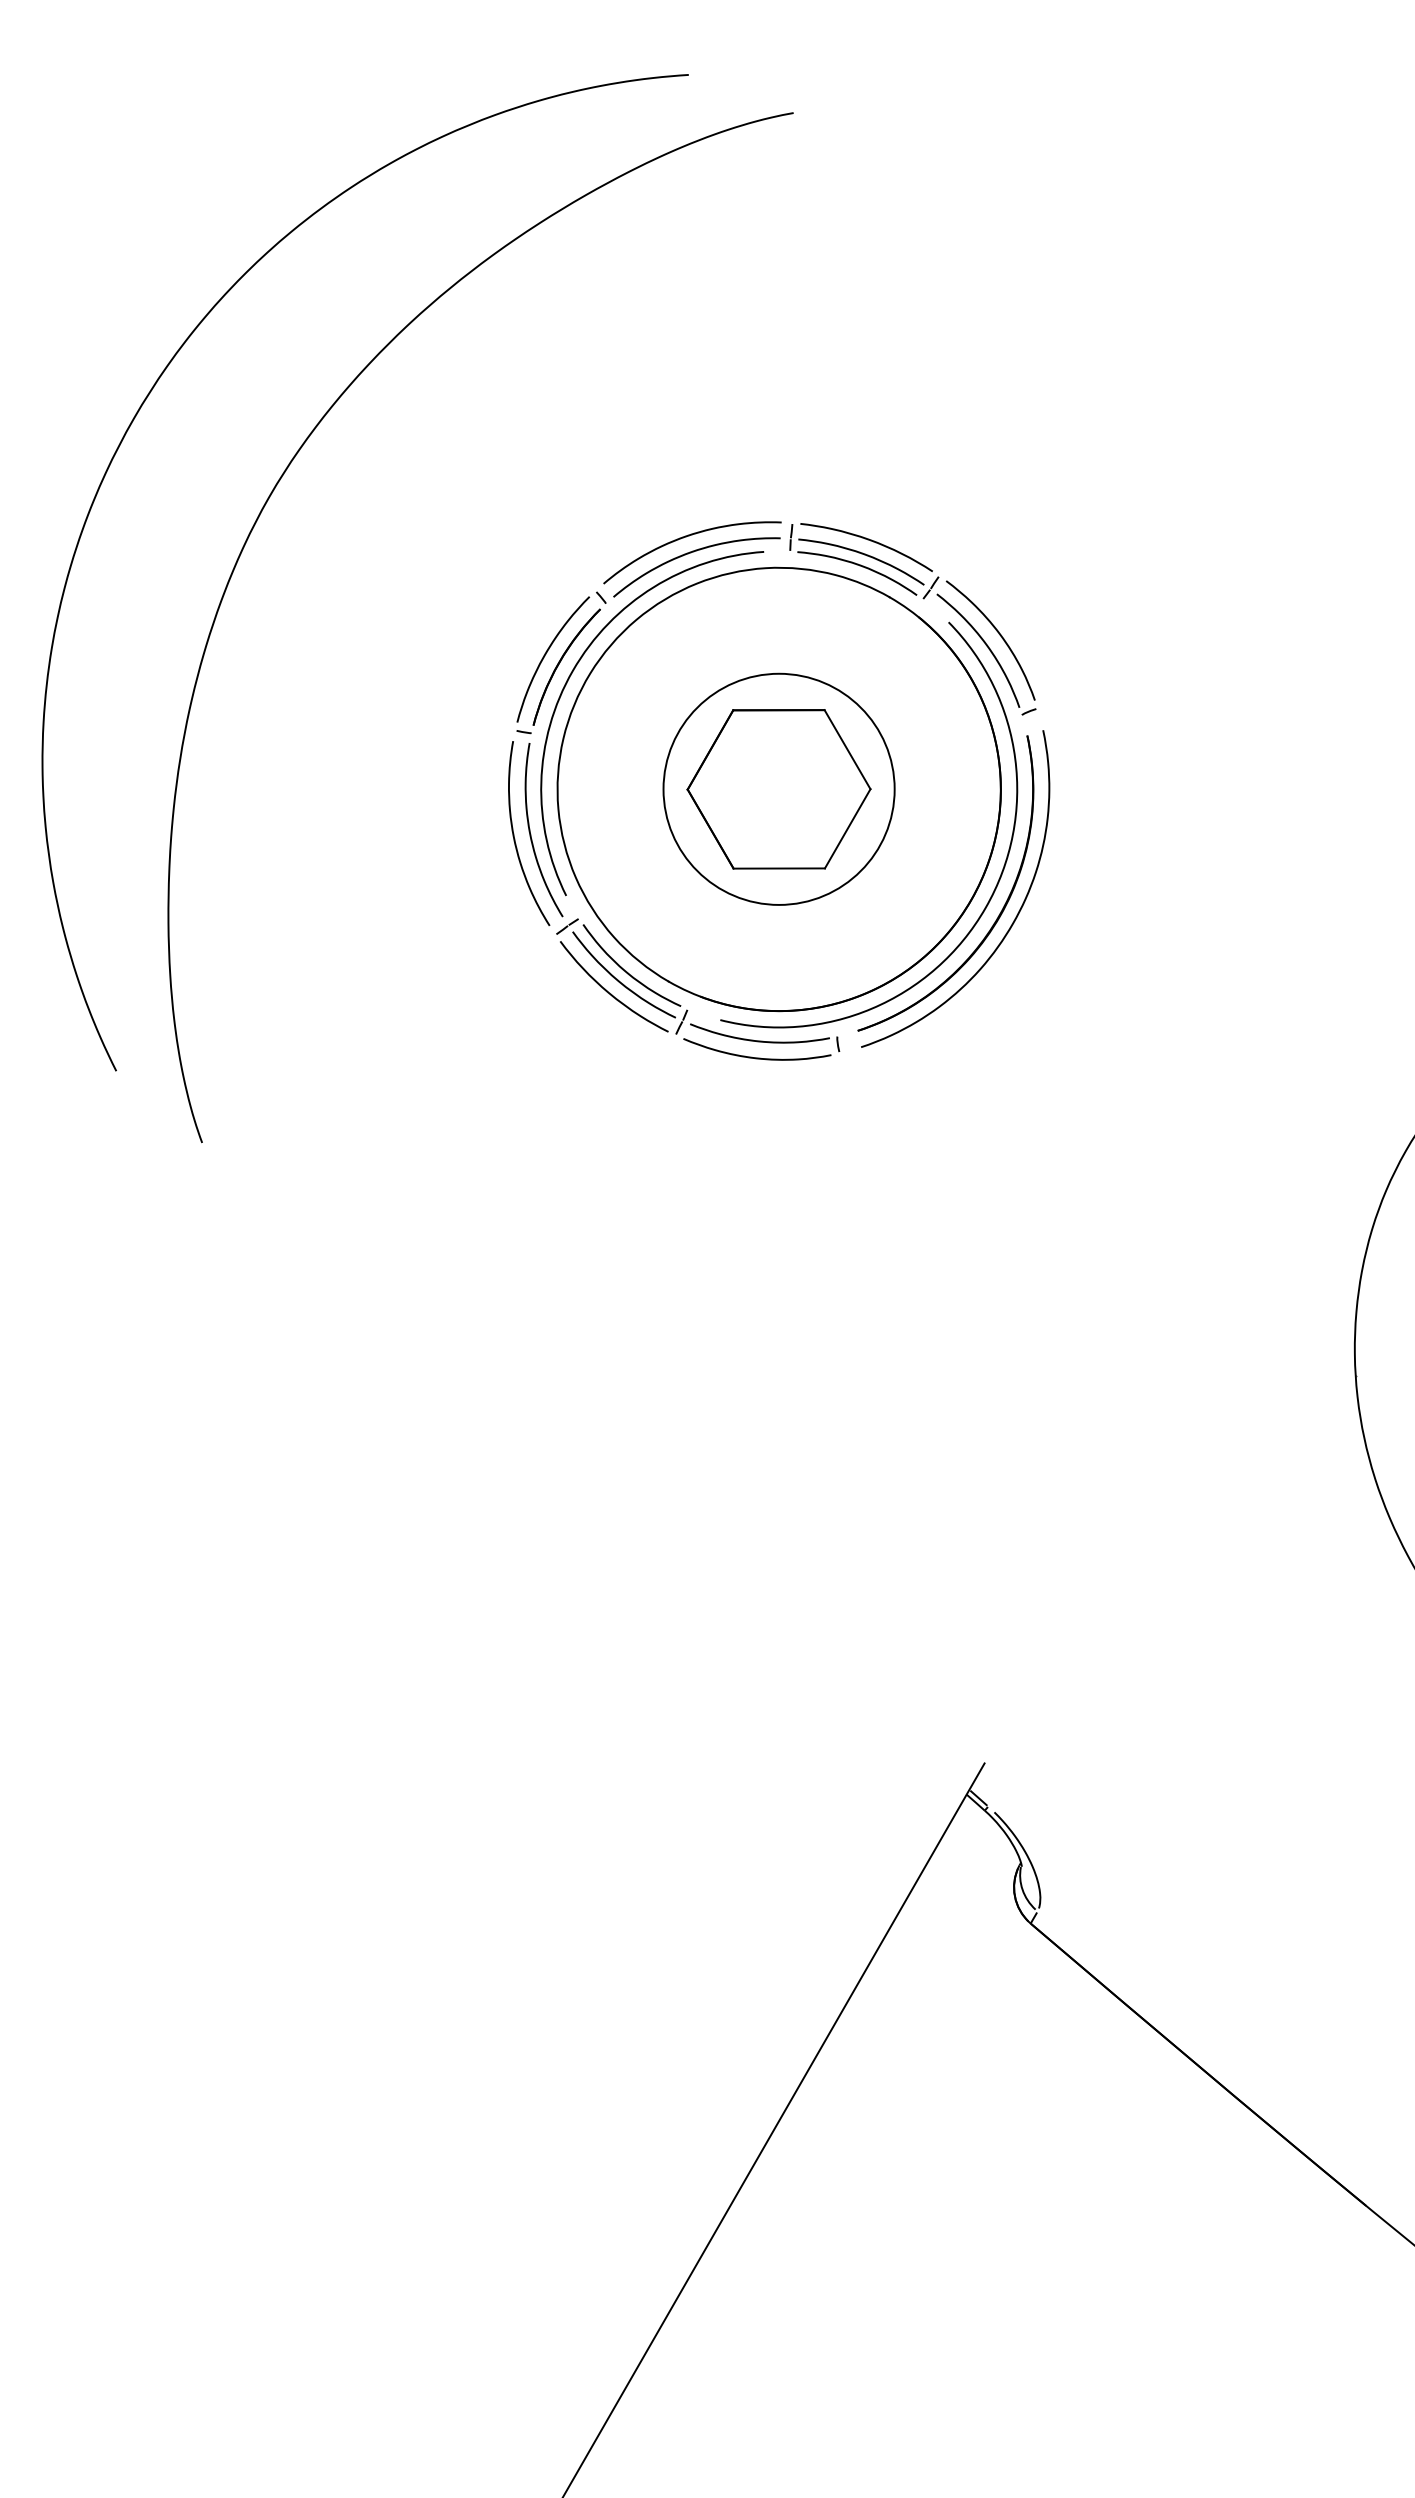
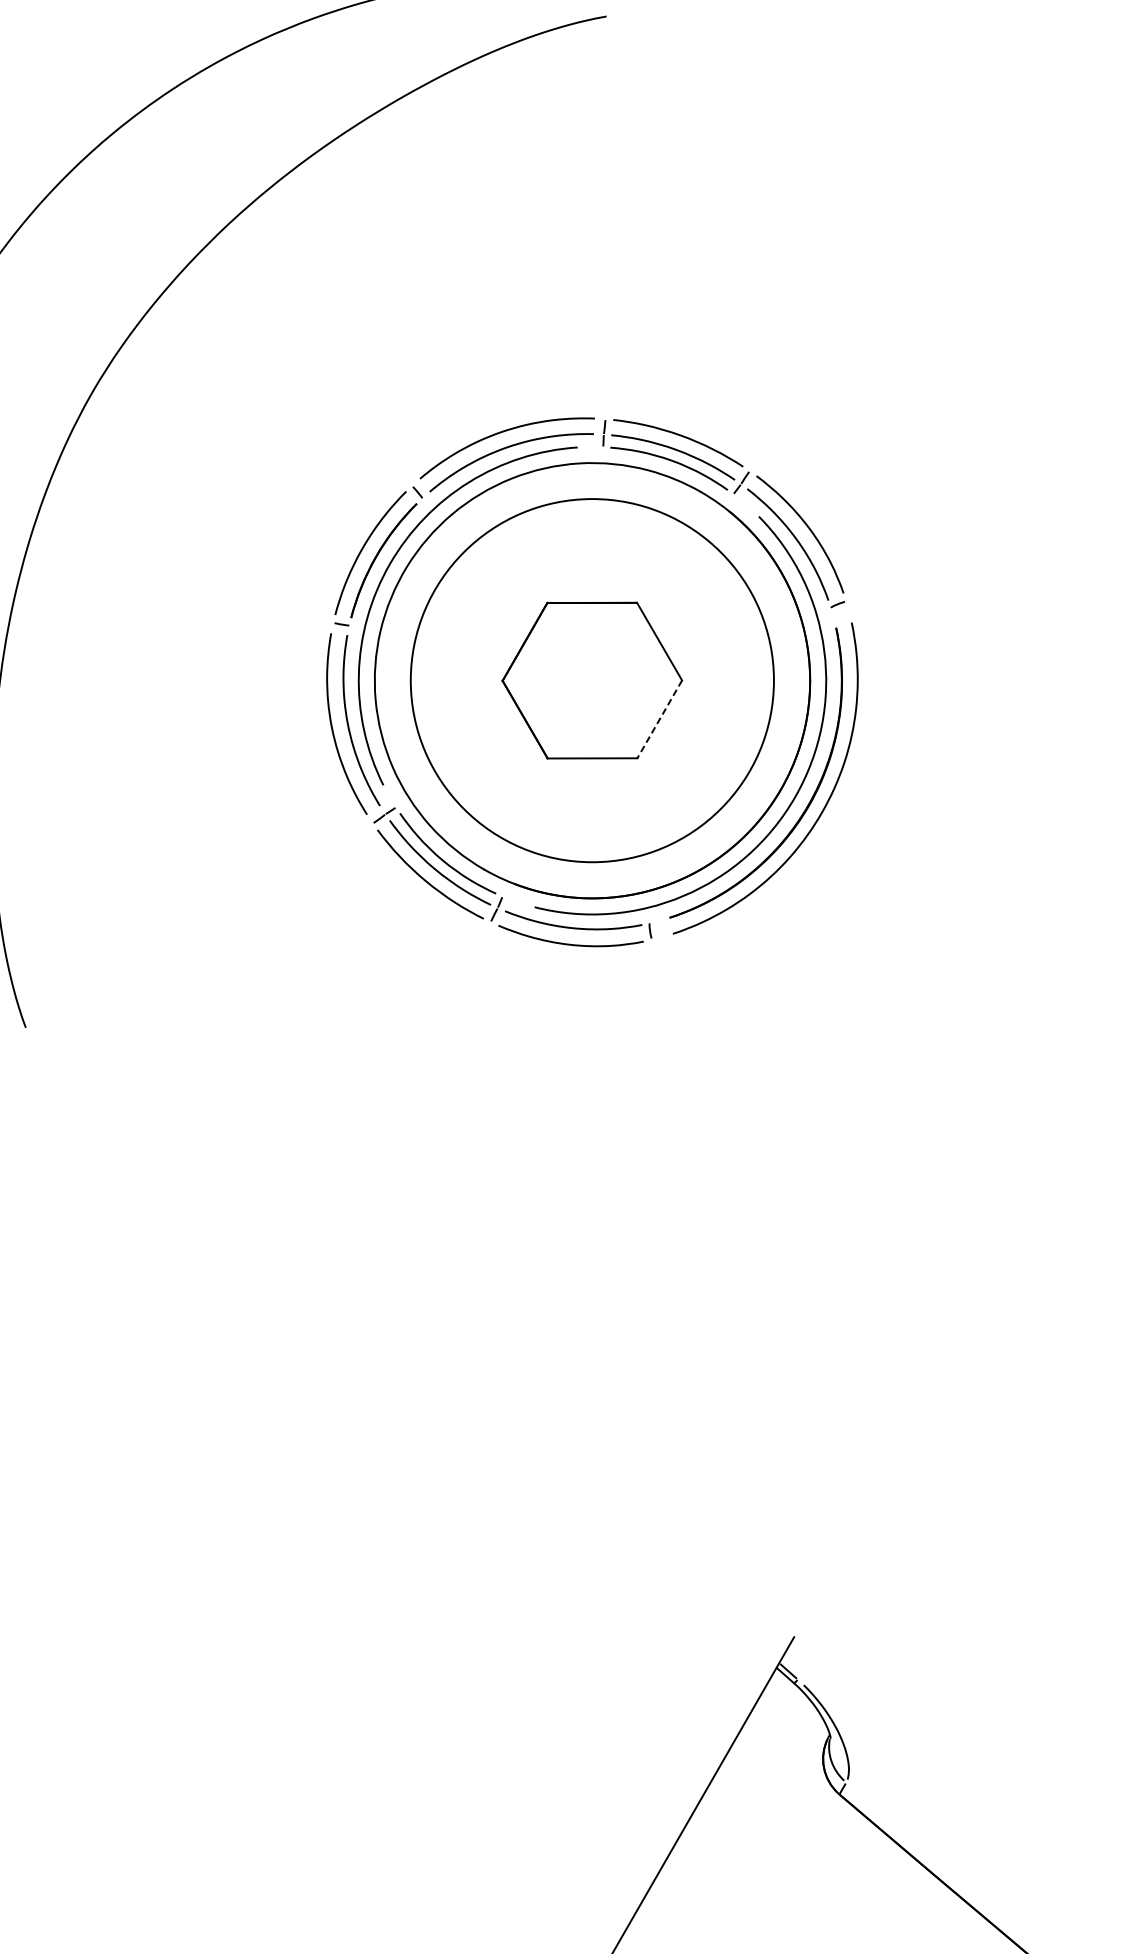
circle: (778, 788) -> (591, 679), size x1.6
line: (847, 828) -> (659, 719), solid -> dashed

